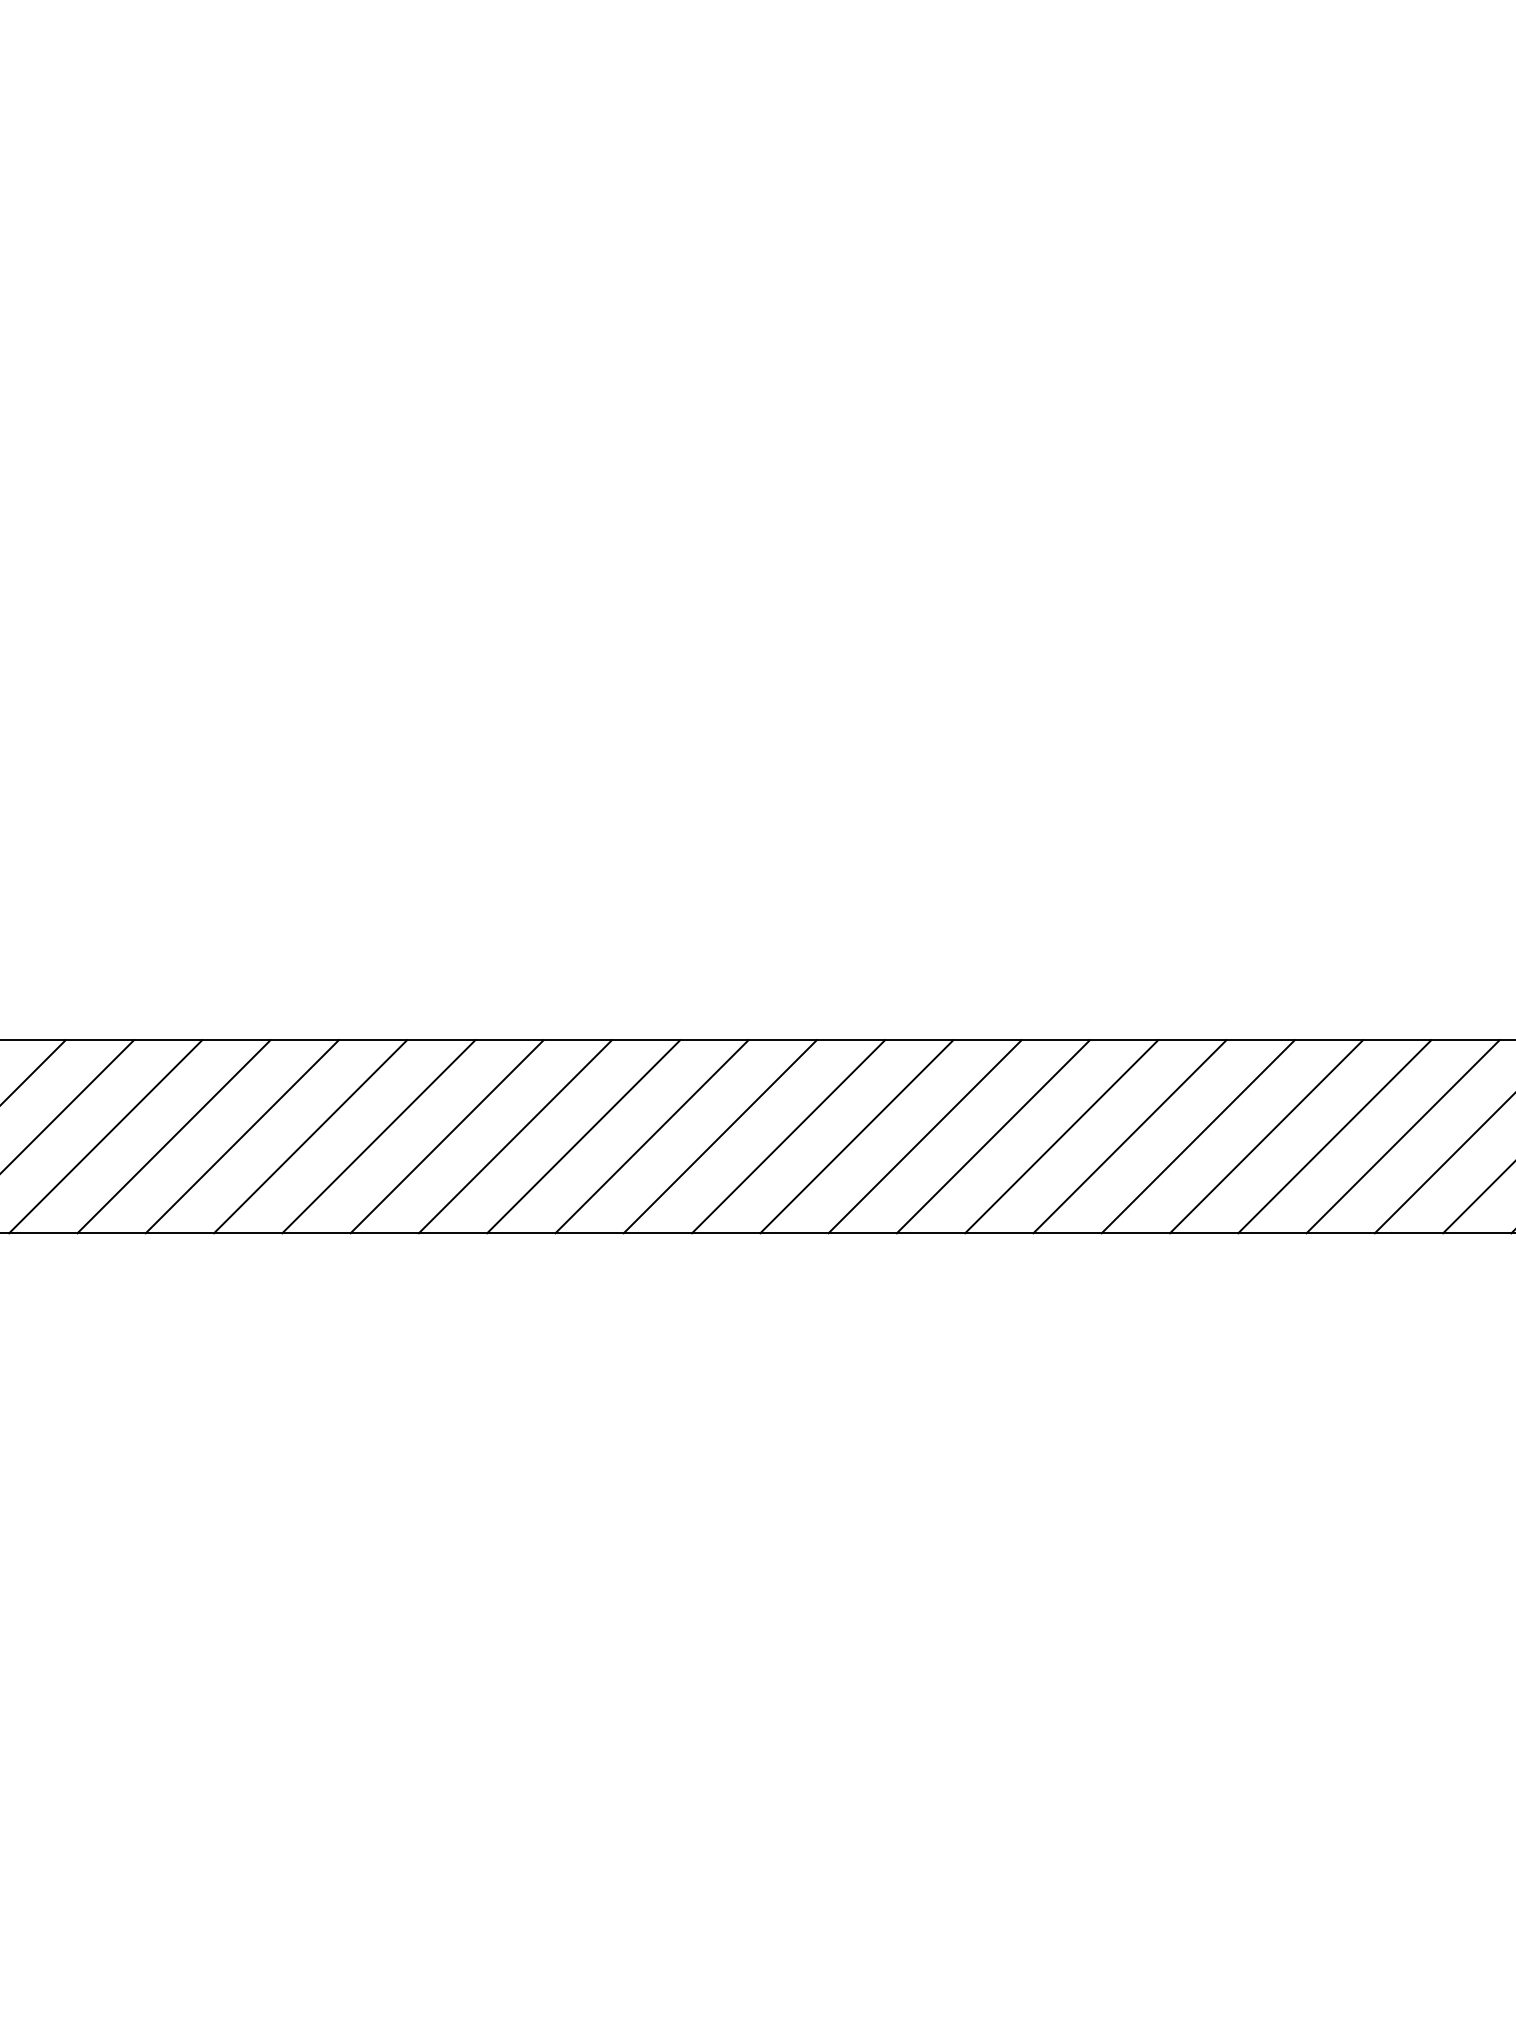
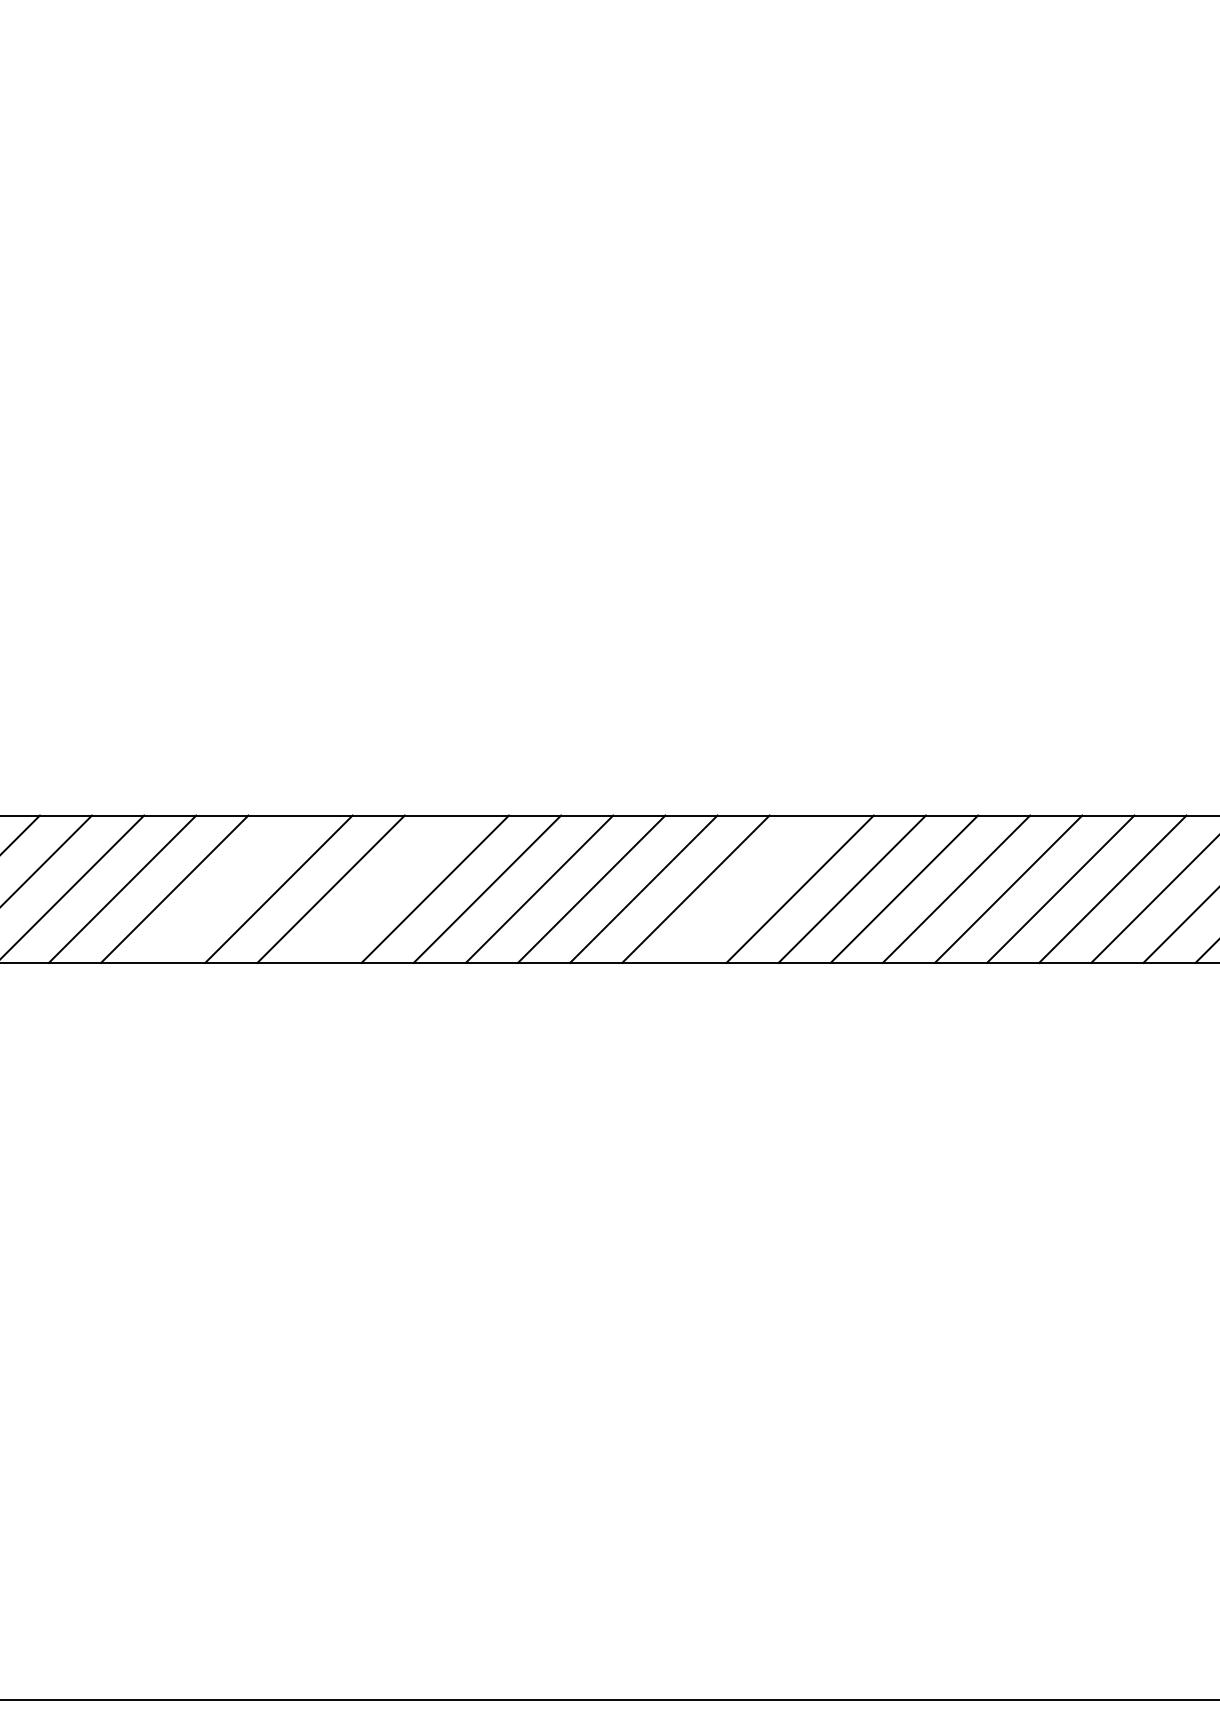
line: (310, 1135) -> (226, 888), removed
line: (514, 1135) -> (382, 888), removed
line: (992, 1135) -> (747, 888), removed

